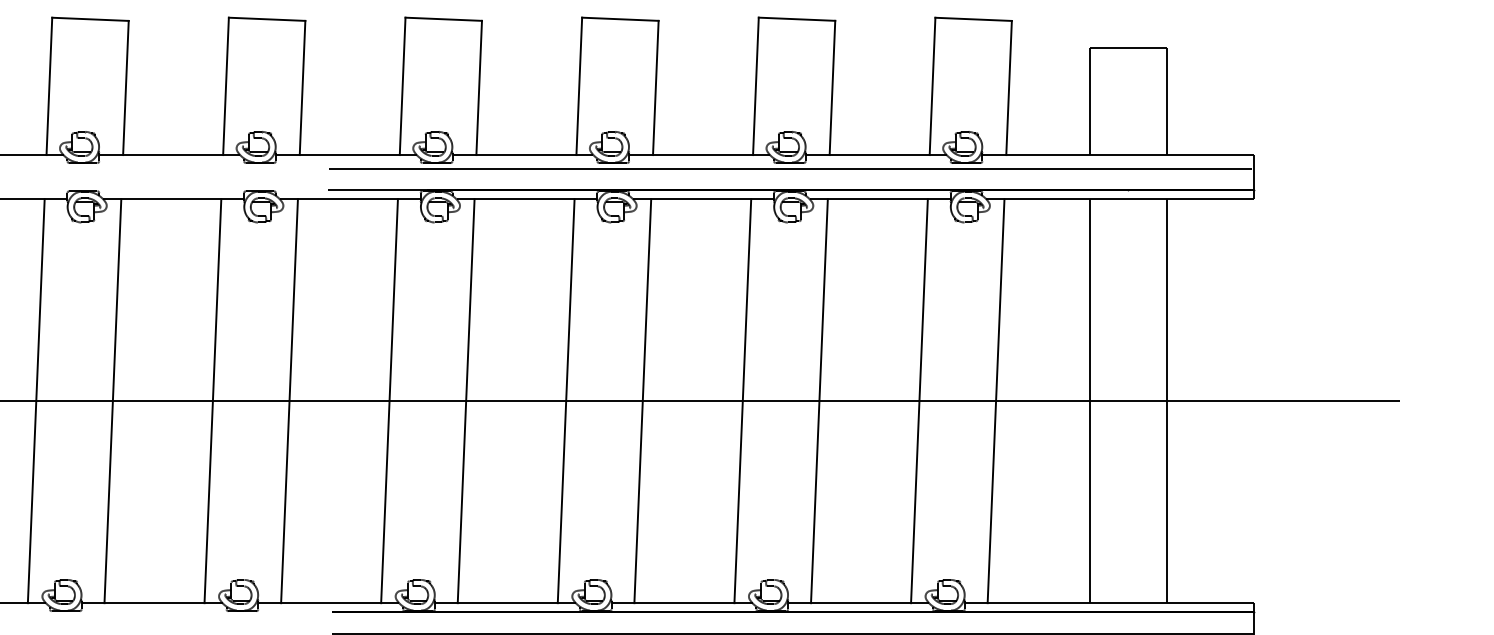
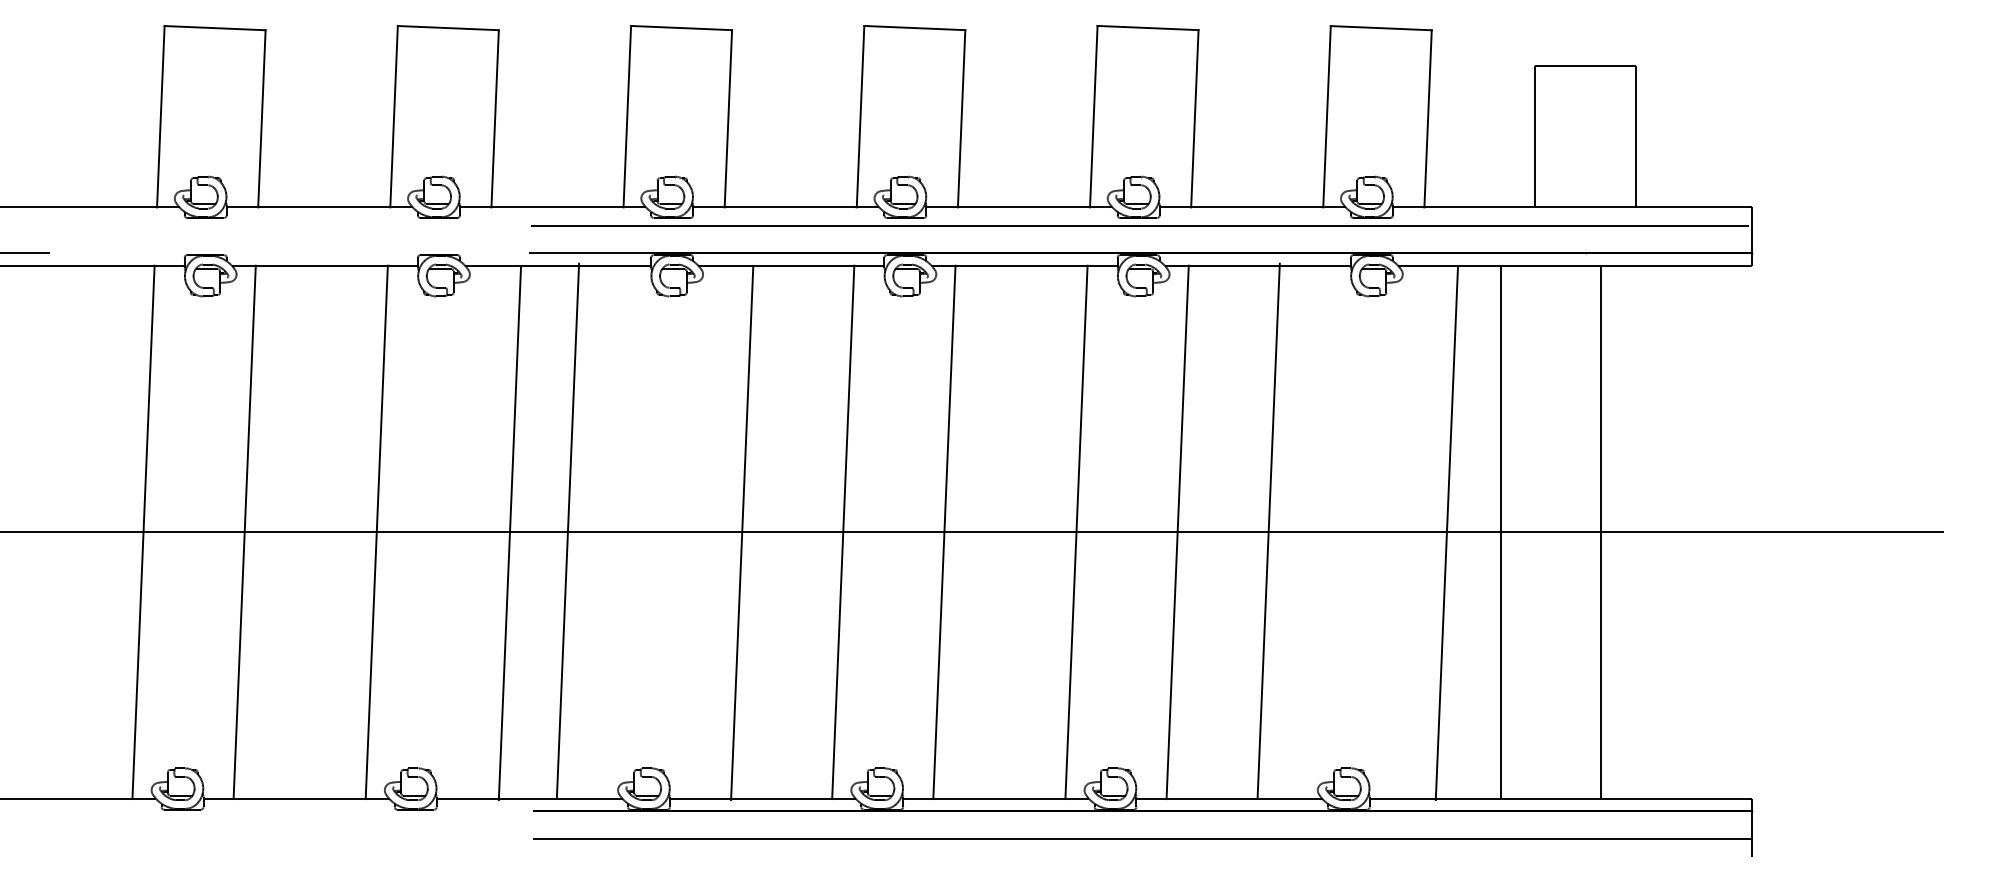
line: (289, 401) -> (509, 533), moved
line: (389, 401) -> (567, 530), moved
line: (466, 401) -> (742, 533), moved
line: (919, 401) -> (1268, 530), moved
line: (995, 401) -> (1446, 533), moved
line: (1090, 401) -> (1501, 532), moved
line: (1166, 401) -> (1601, 532), moved

